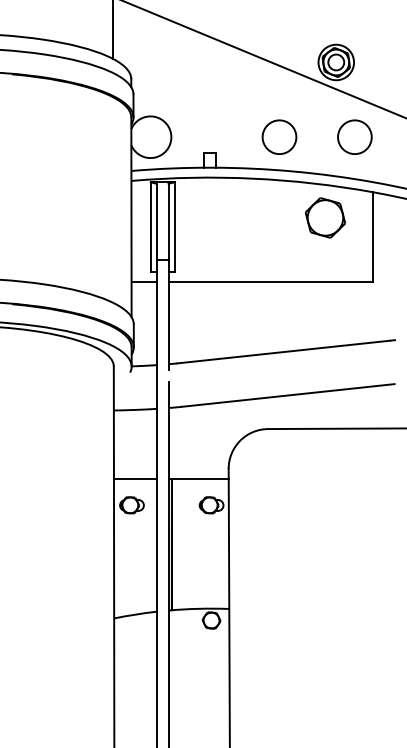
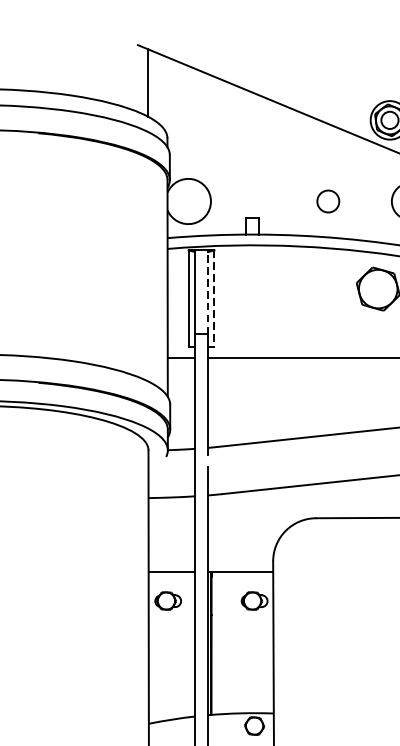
circle: (279, 137) -> (328, 201), size x0.6
line: (168, 220) -> (207, 291), solid -> dashed
line: (174, 226) -> (214, 298), solid -> dashed

